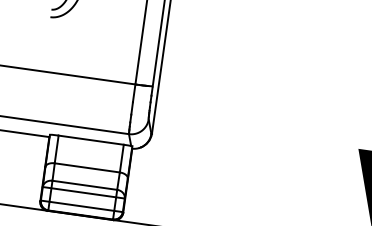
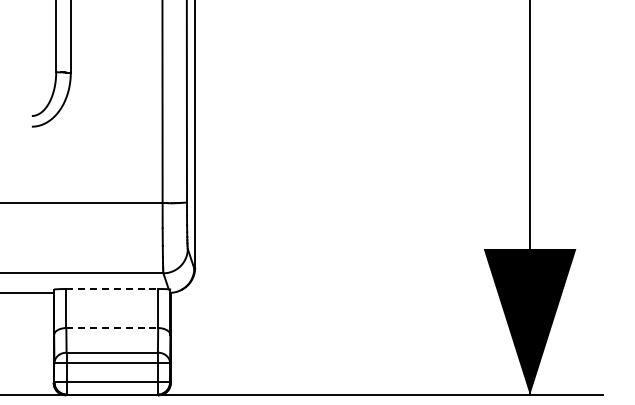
line: (91, 140) -> (112, 289), solid -> dashed
line: (87, 168) -> (112, 328), solid -> dashed

